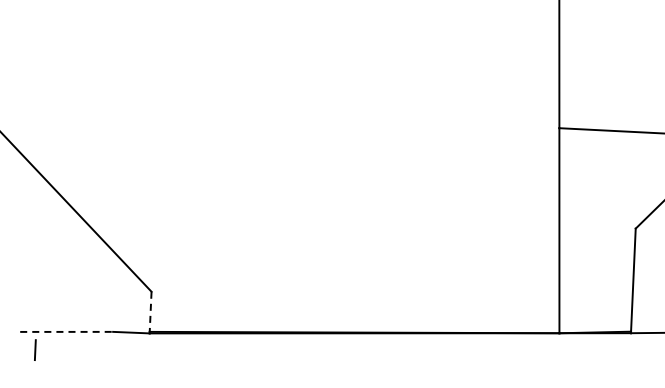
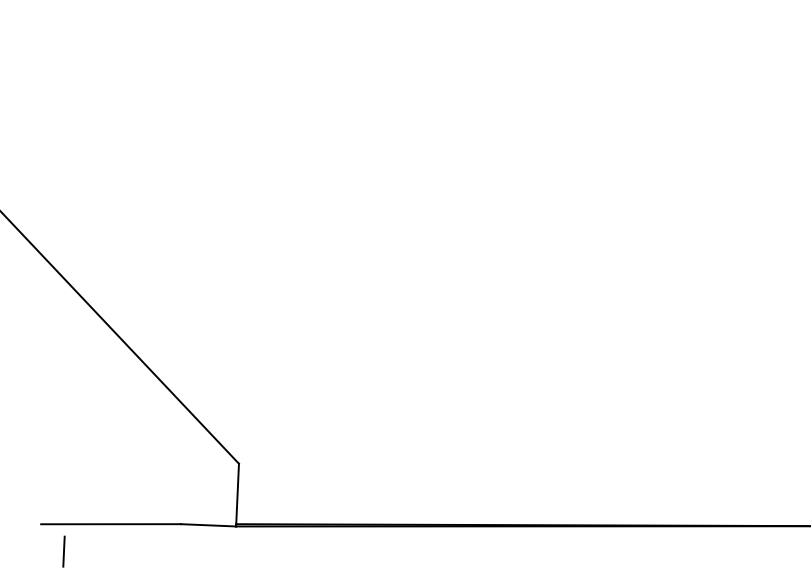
line: (150, 312) -> (237, 494), dashed -> solid
line: (67, 331) -> (112, 523), dashed -> solid

